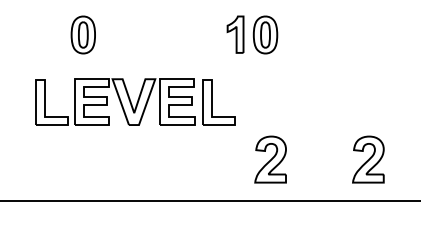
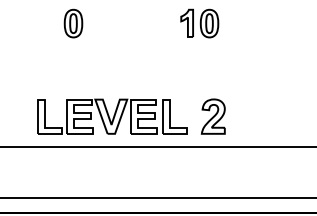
part: (135, 101) -> (112, 116), moved
part: (367, 159) -> (285, 116), removed

